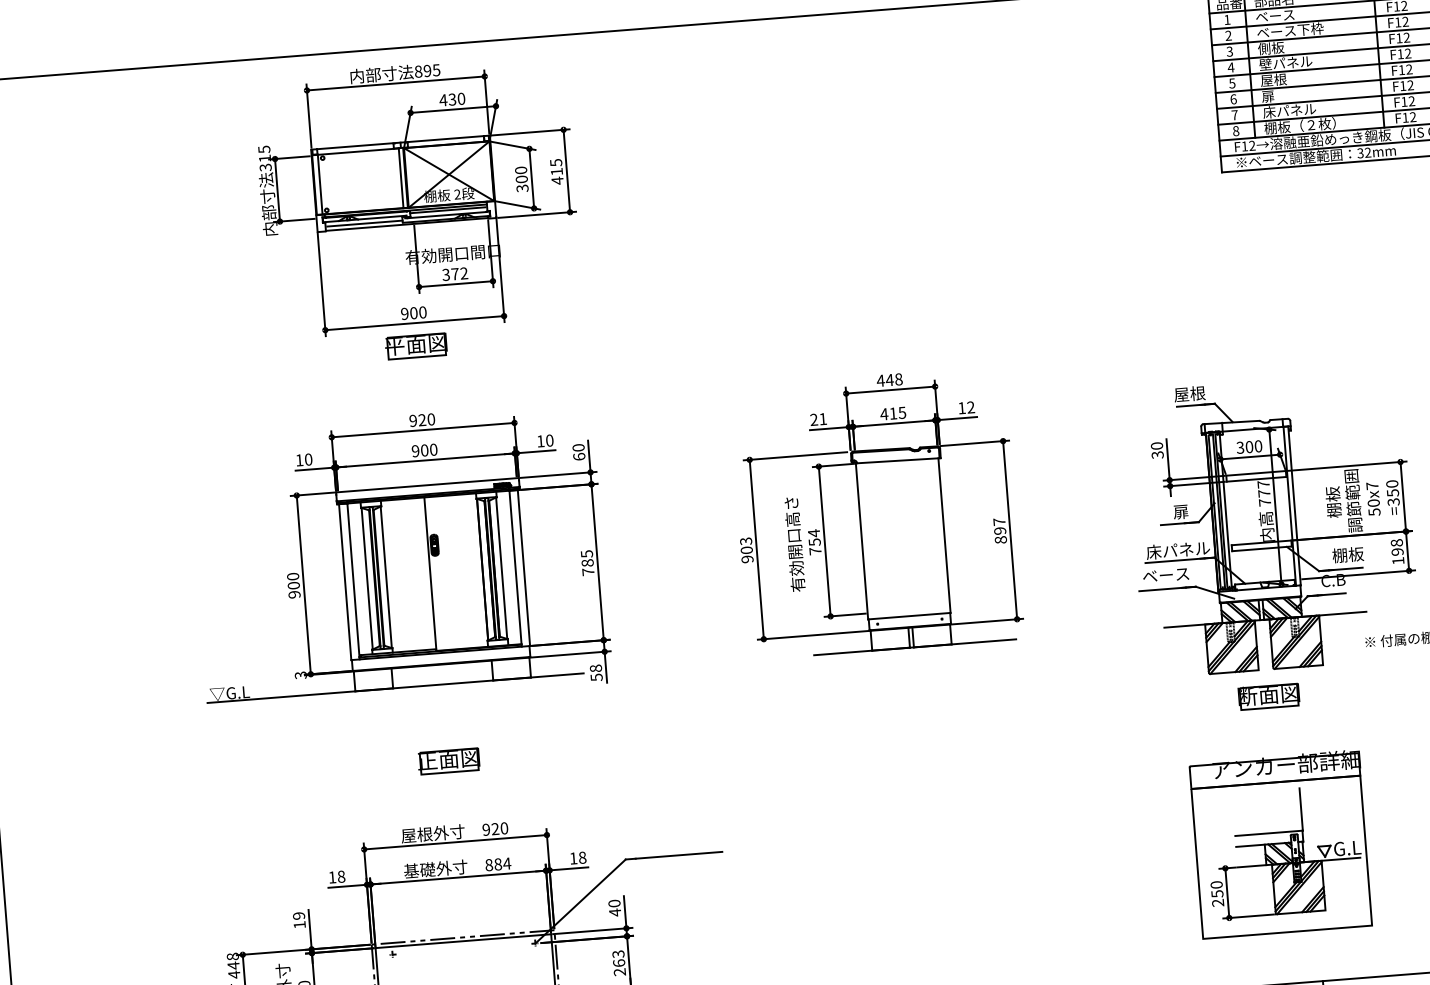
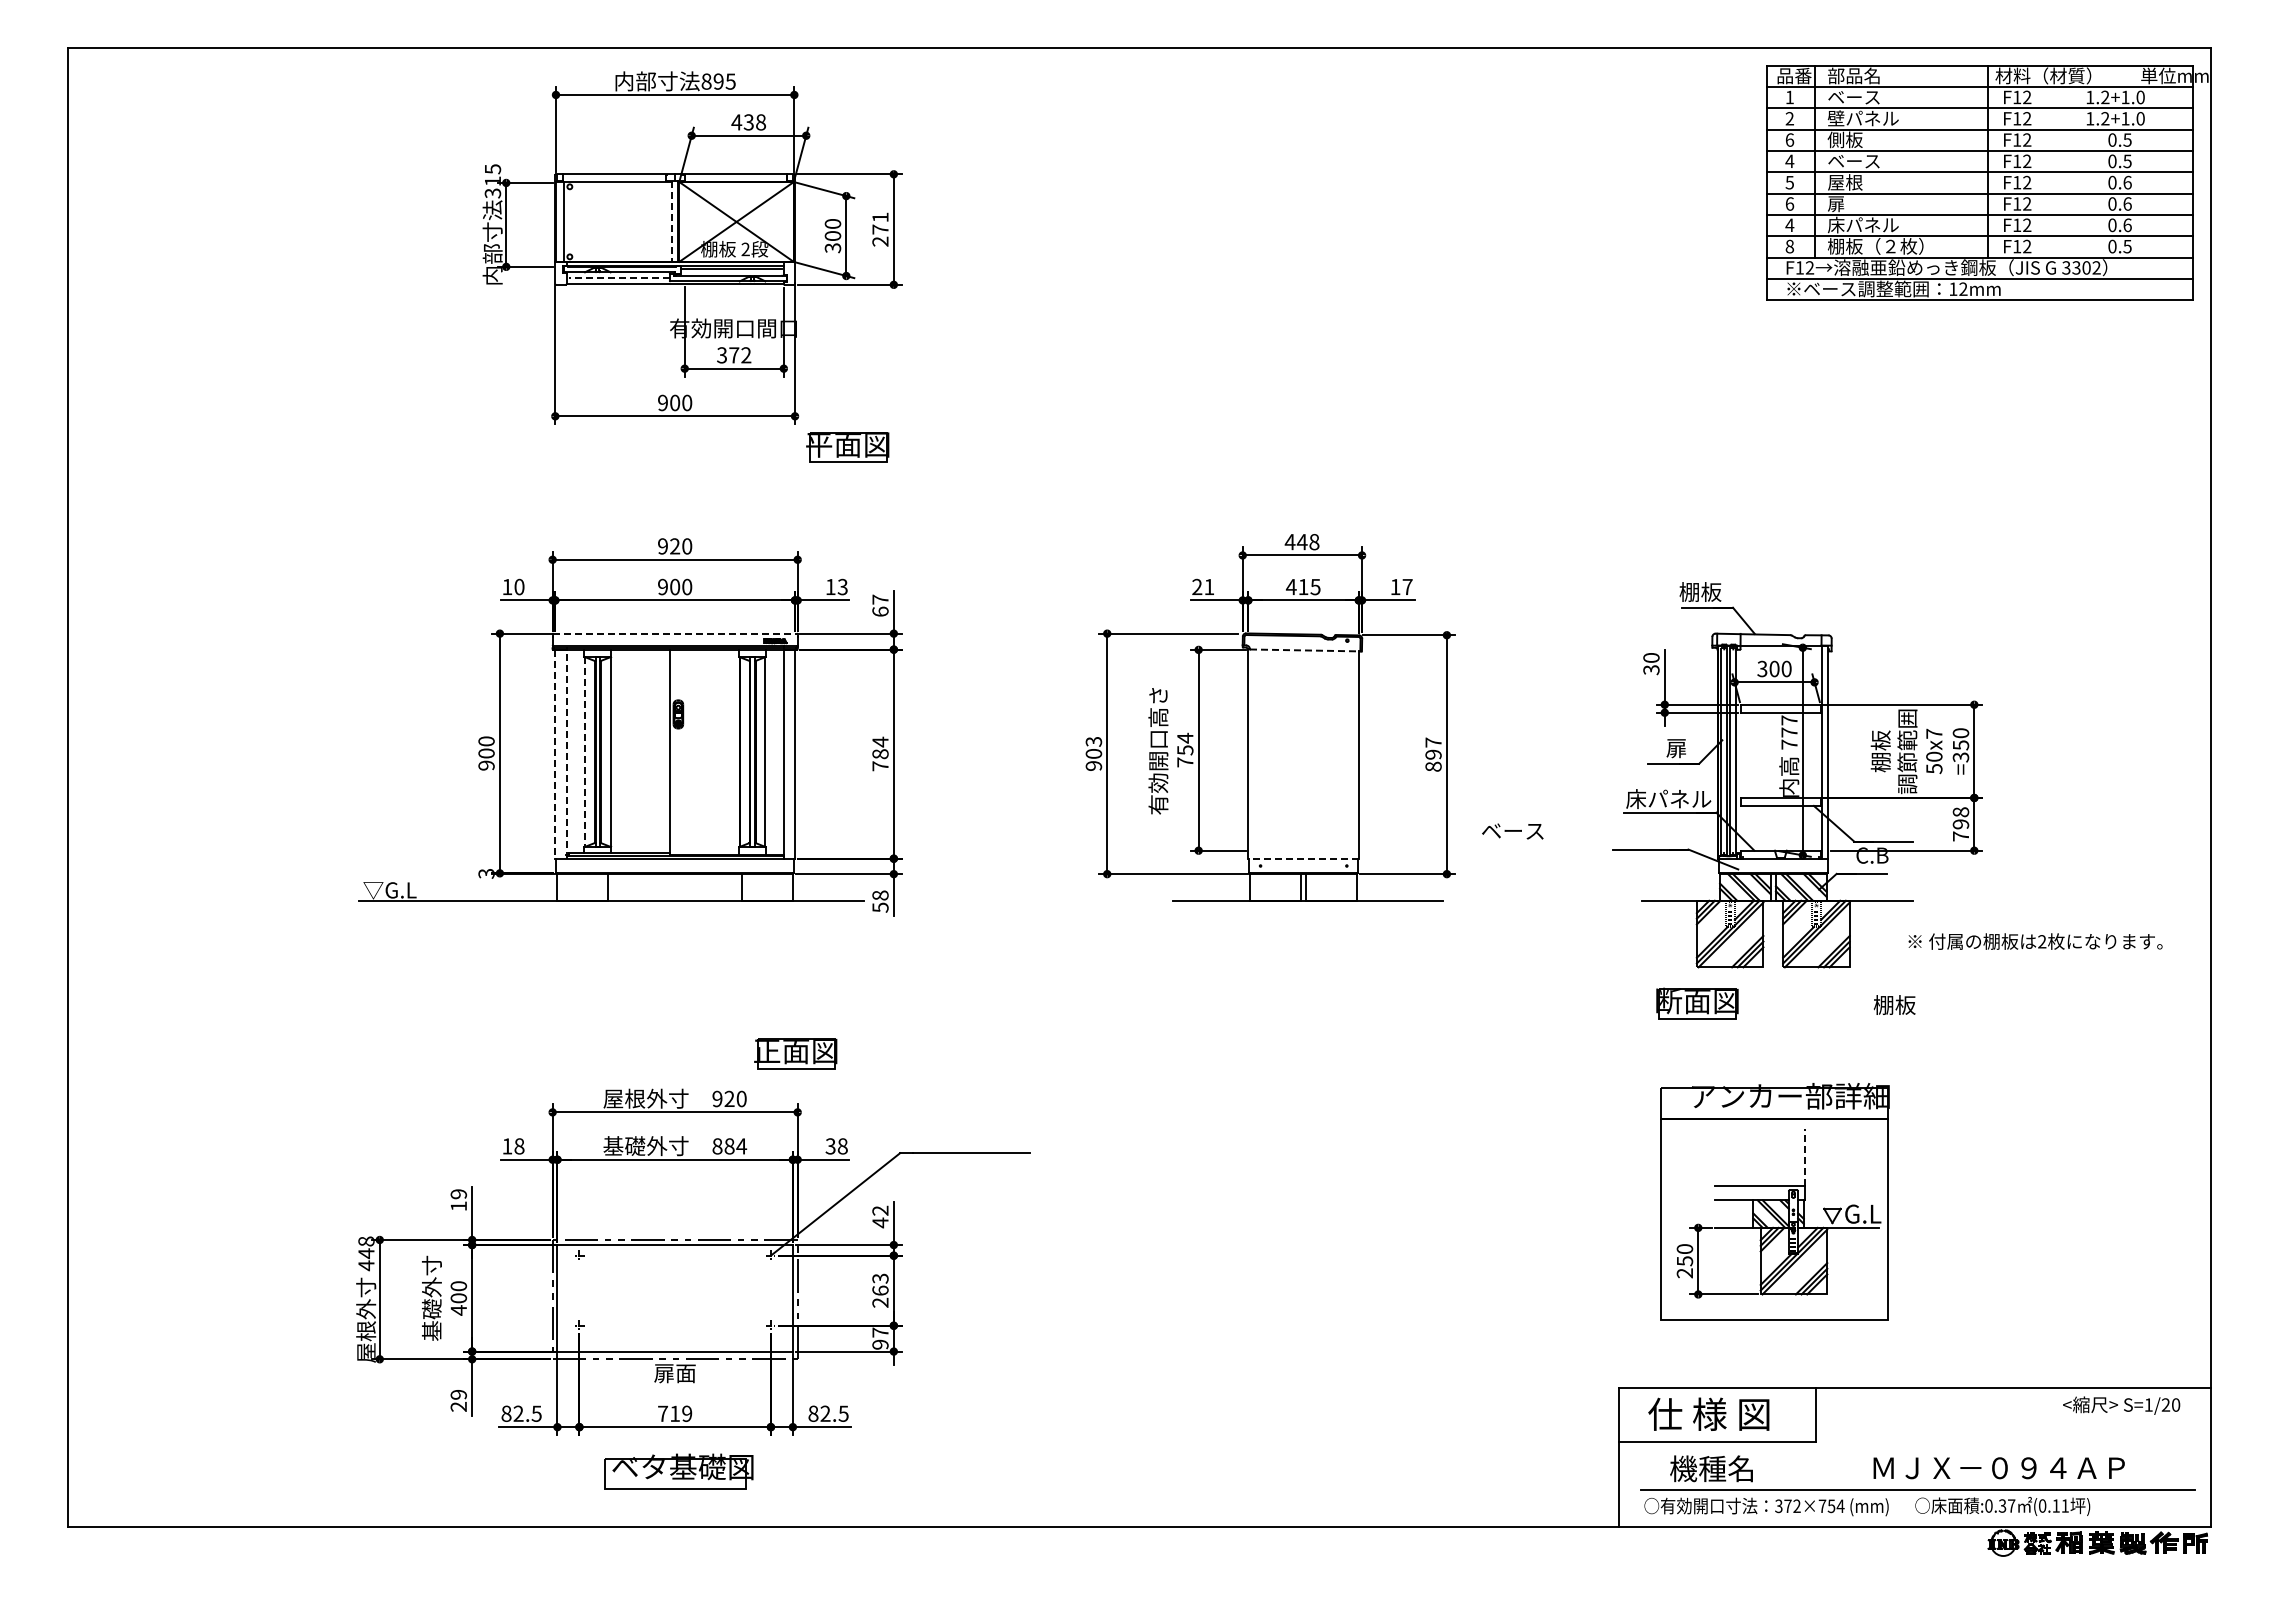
text: (1290, 30) -> (1872, 118), ベース下枠 -> 壁パネル
text: (1229, 51) -> (1789, 139), 3 -> 6
text: (1285, 62) -> (1863, 160), 壁パネル -> ベース
text: (461, 98) -> (761, 122), 430 -> 438
text: (1234, 114) -> (1789, 224), 7 -> 4
text: (1360, 153) -> (1953, 289), 32mm -> 12mm
text: (556, 171) -> (880, 229), 415 -> 271
line: (401, 178) -> (672, 222), solid -> dashed
line: (364, 223) -> (618, 278), solid -> dashed
part: (416, 346) -> (847, 447), moved
text: (1189, 393) -> (1700, 591), 屋根 -> 棚板
text: (970, 407) -> (1407, 586), 12 -> 17
text: (549, 440) -> (842, 587), 10 -> 13
text: (578, 447) -> (880, 599), 60 -> 67
line: (898, 460) -> (1305, 650), solid -> dashed
line: (427, 485) -> (675, 633), solid -> dashed
text: (586, 553) -> (880, 741), 785 -> 784
text: (1347, 554) -> (1894, 1004), moved
text: (1397, 561) -> (1960, 836), 198 -> 798
text: (1165, 575) -> (1512, 831), moved
line: (367, 579) -> (585, 752), solid -> dashed
line: (353, 581) -> (566, 754), solid -> dashed
line: (345, 582) -> (555, 754), solid -> dashed
line: (909, 616) -> (1303, 858), solid -> dashed
part: (1269, 696) -> (1697, 1003), moved
part: (448, 761) -> (795, 1053), moved
line: (1301, 808) -> (1805, 1156), solid -> dashed
text: (573, 858) -> (830, 1146), 18 -> 38
text: (614, 903) -> (880, 1210), 40 -> 42

